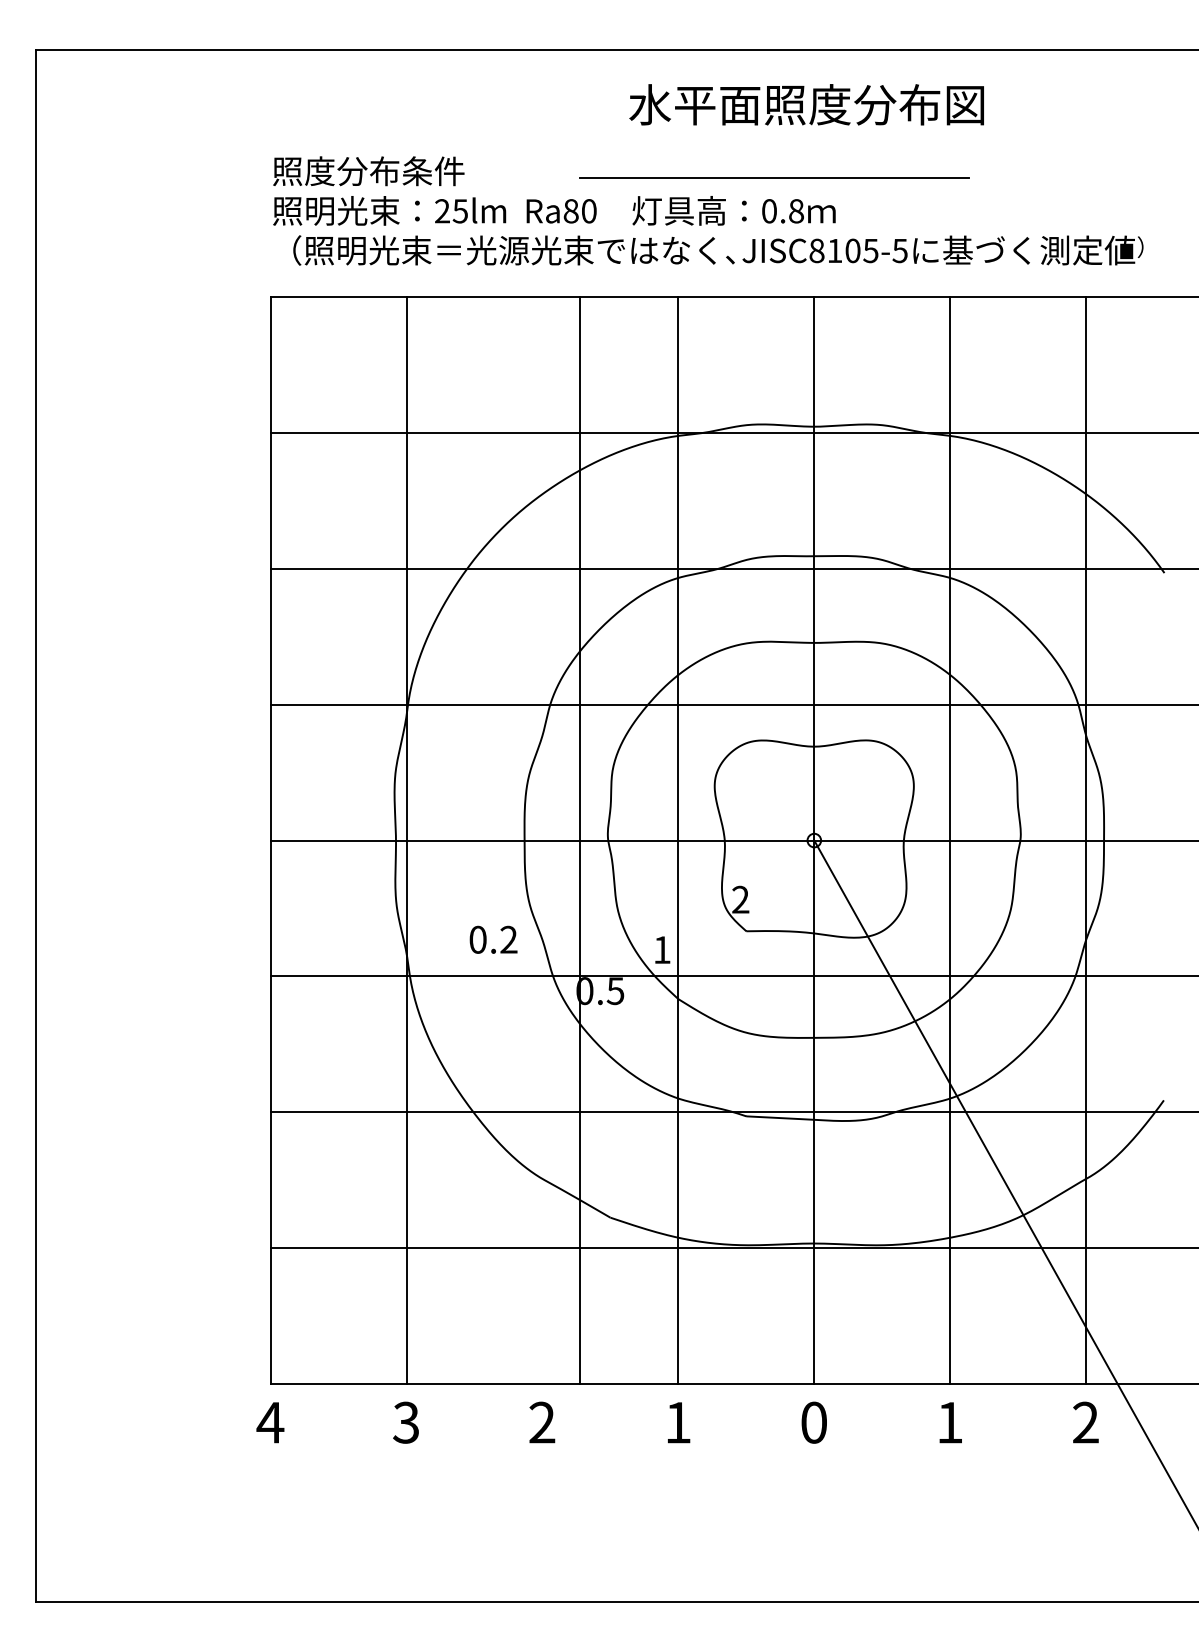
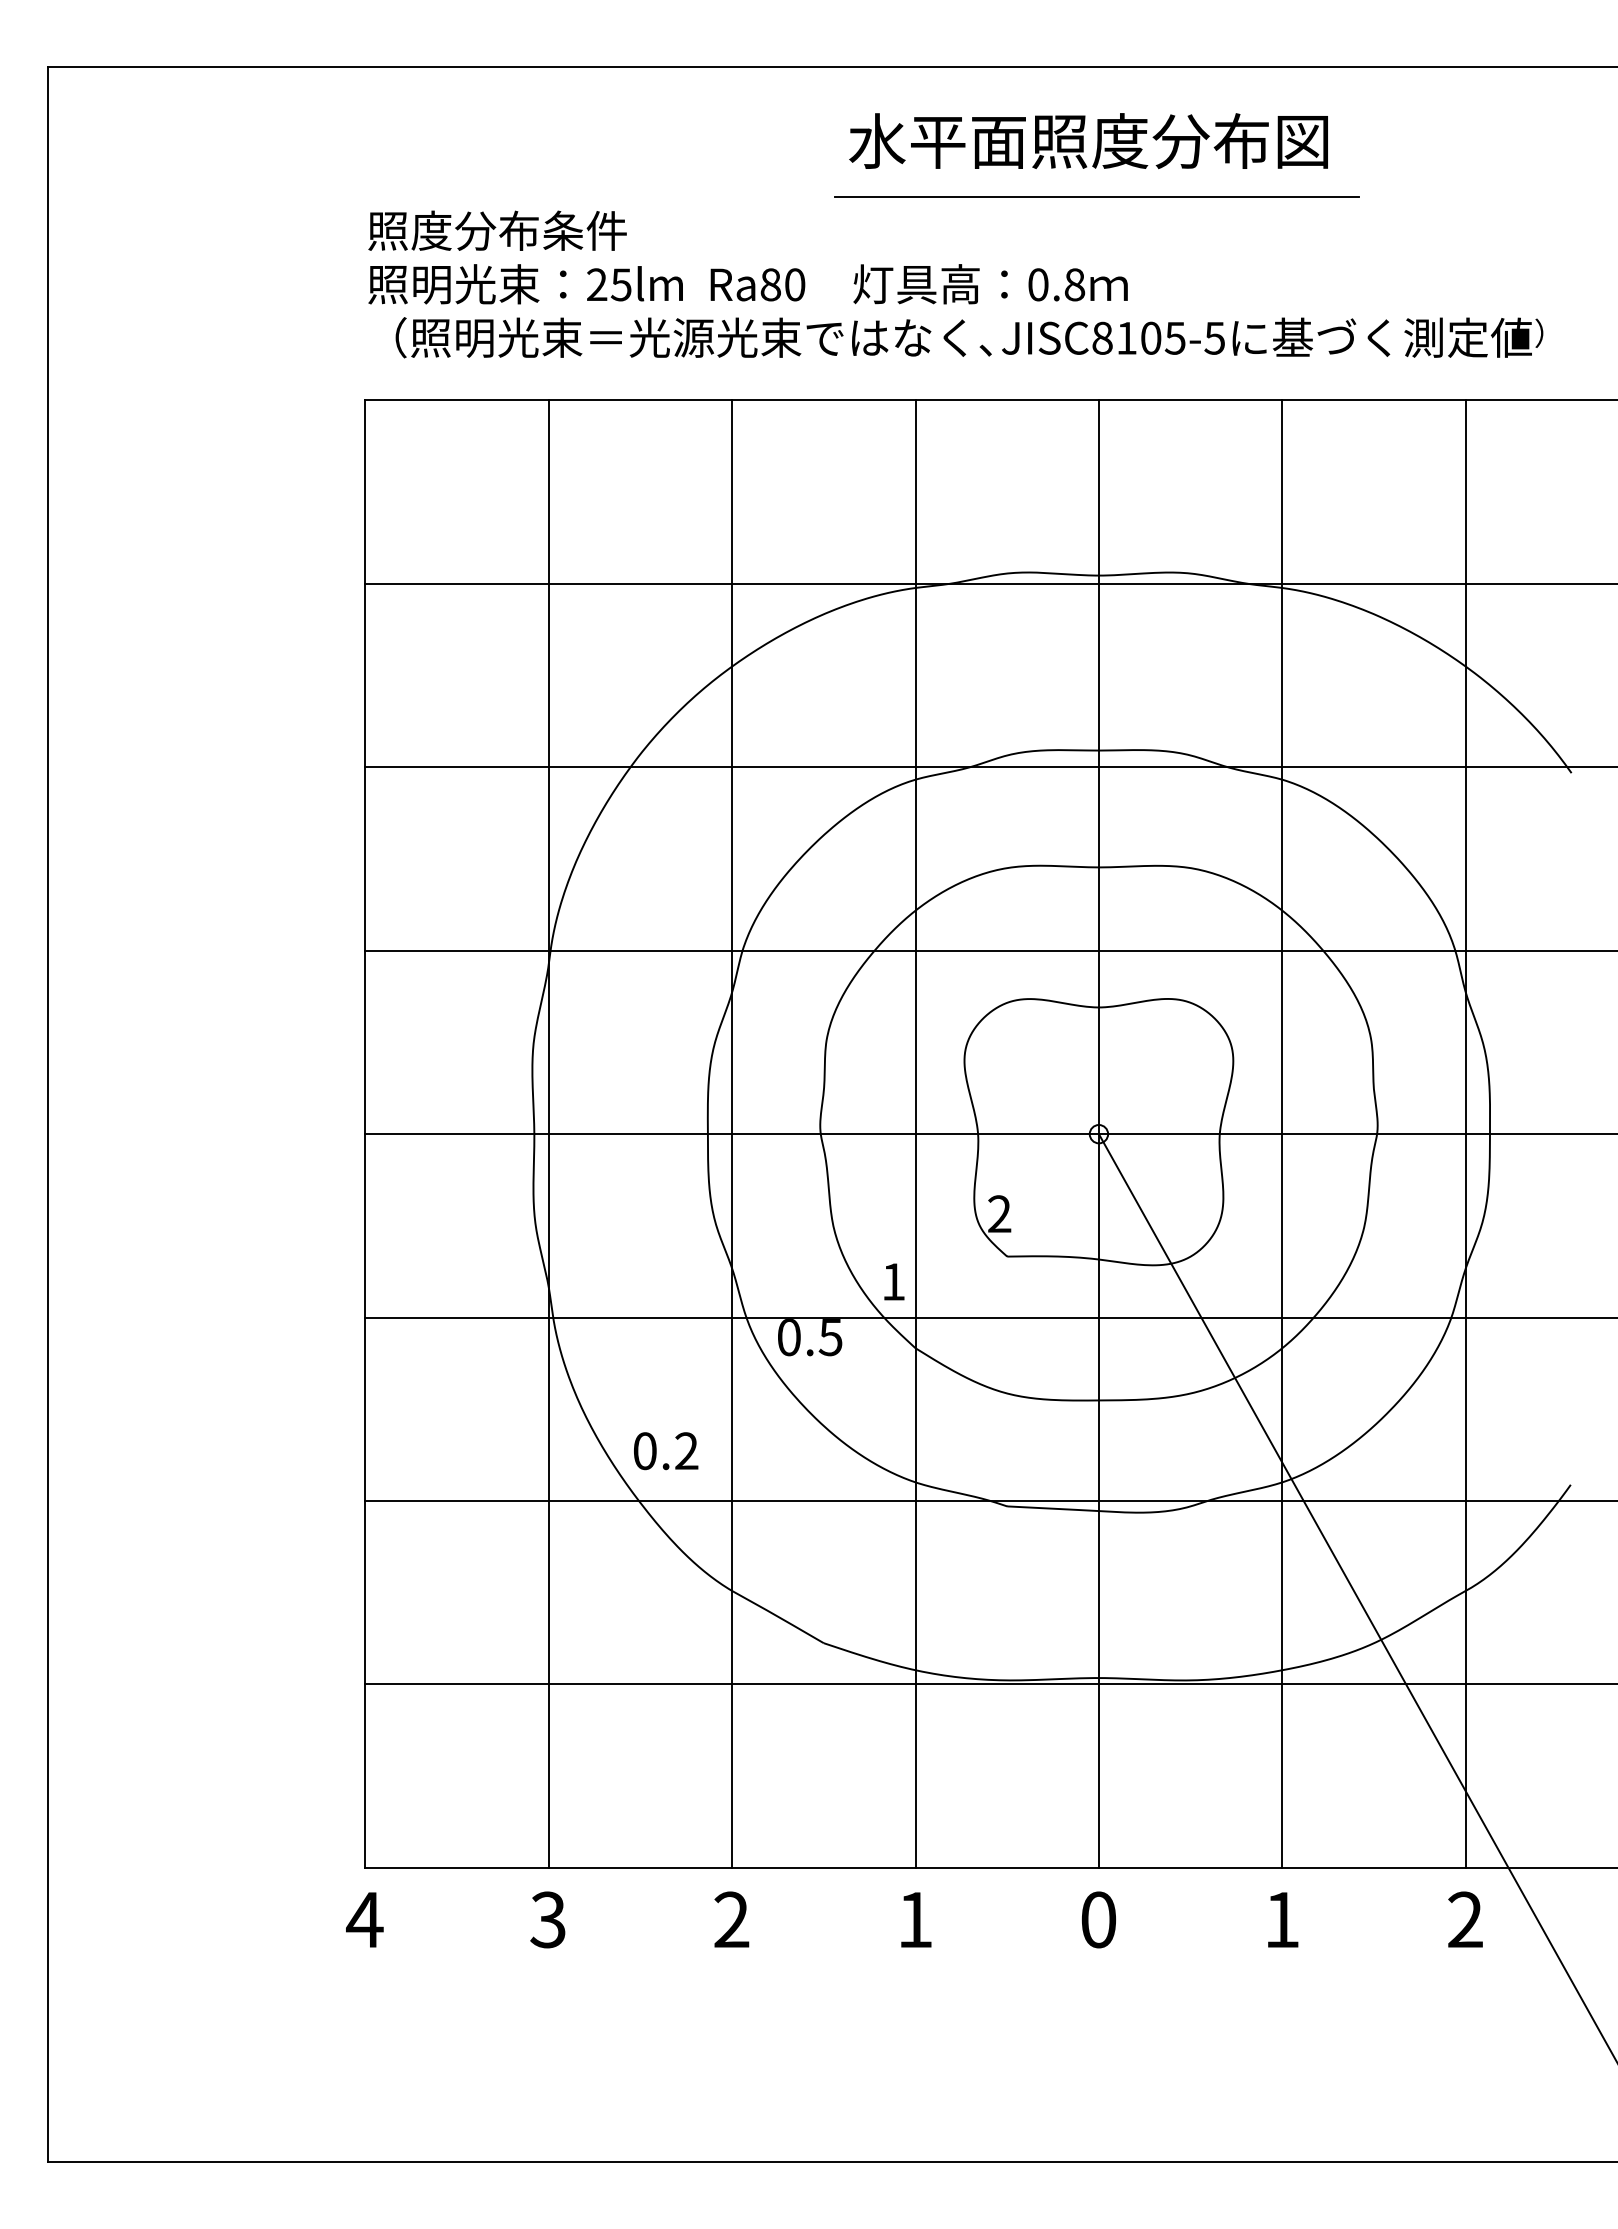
line: (773, 177) -> (1096, 196), moved
line: (580, 840) -> (732, 1133), moved
text: (493, 940) -> (666, 1451), moved

